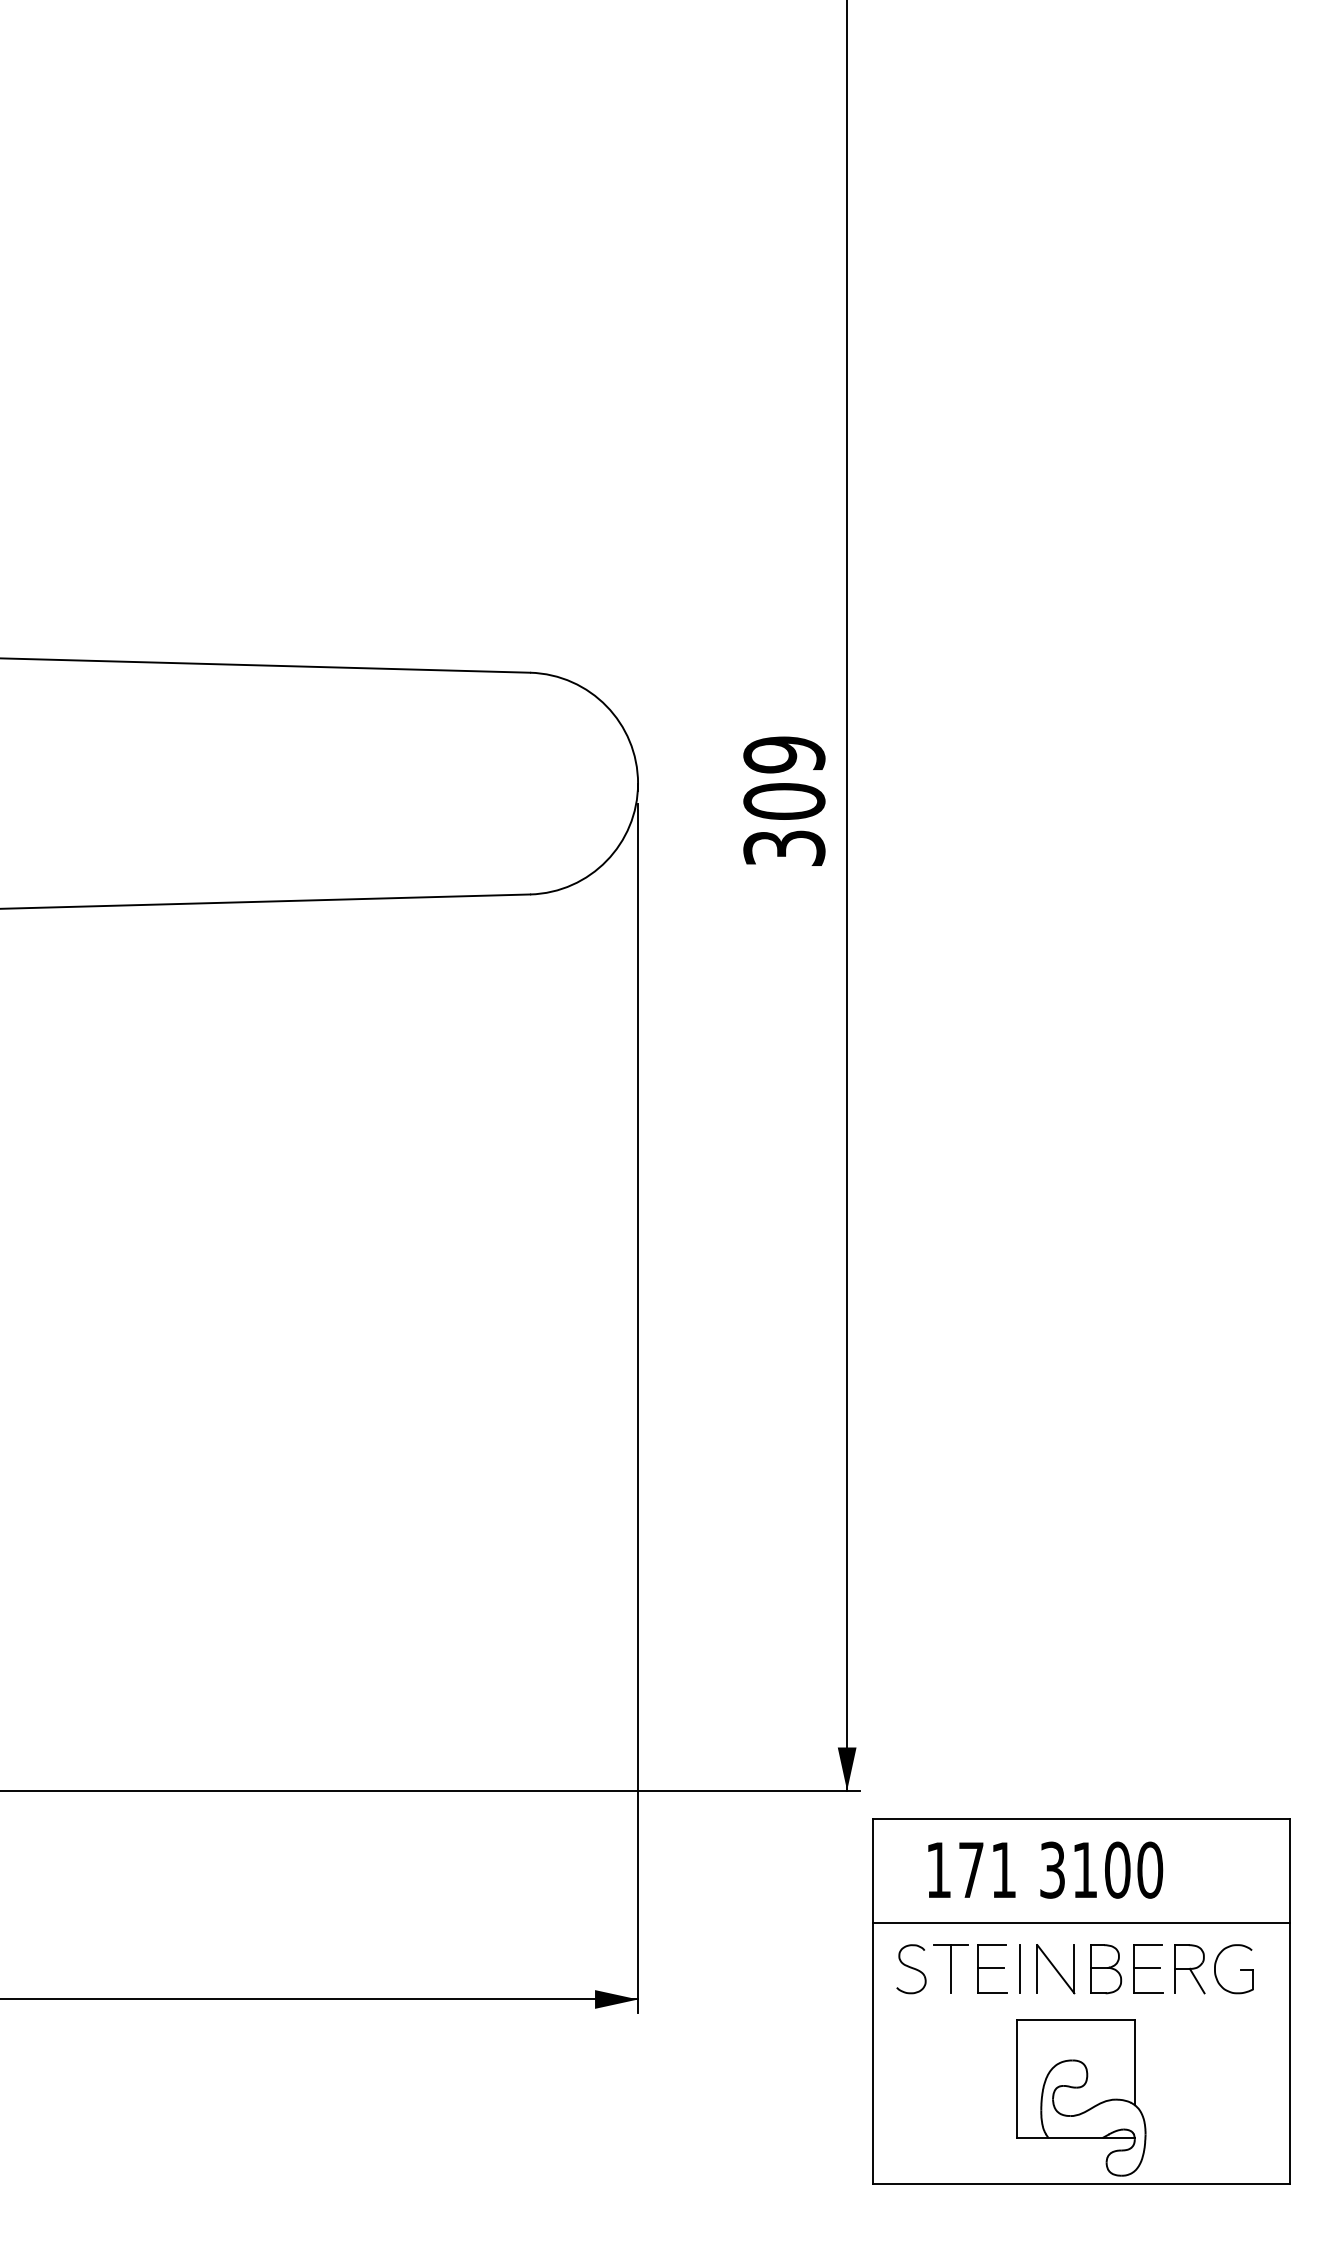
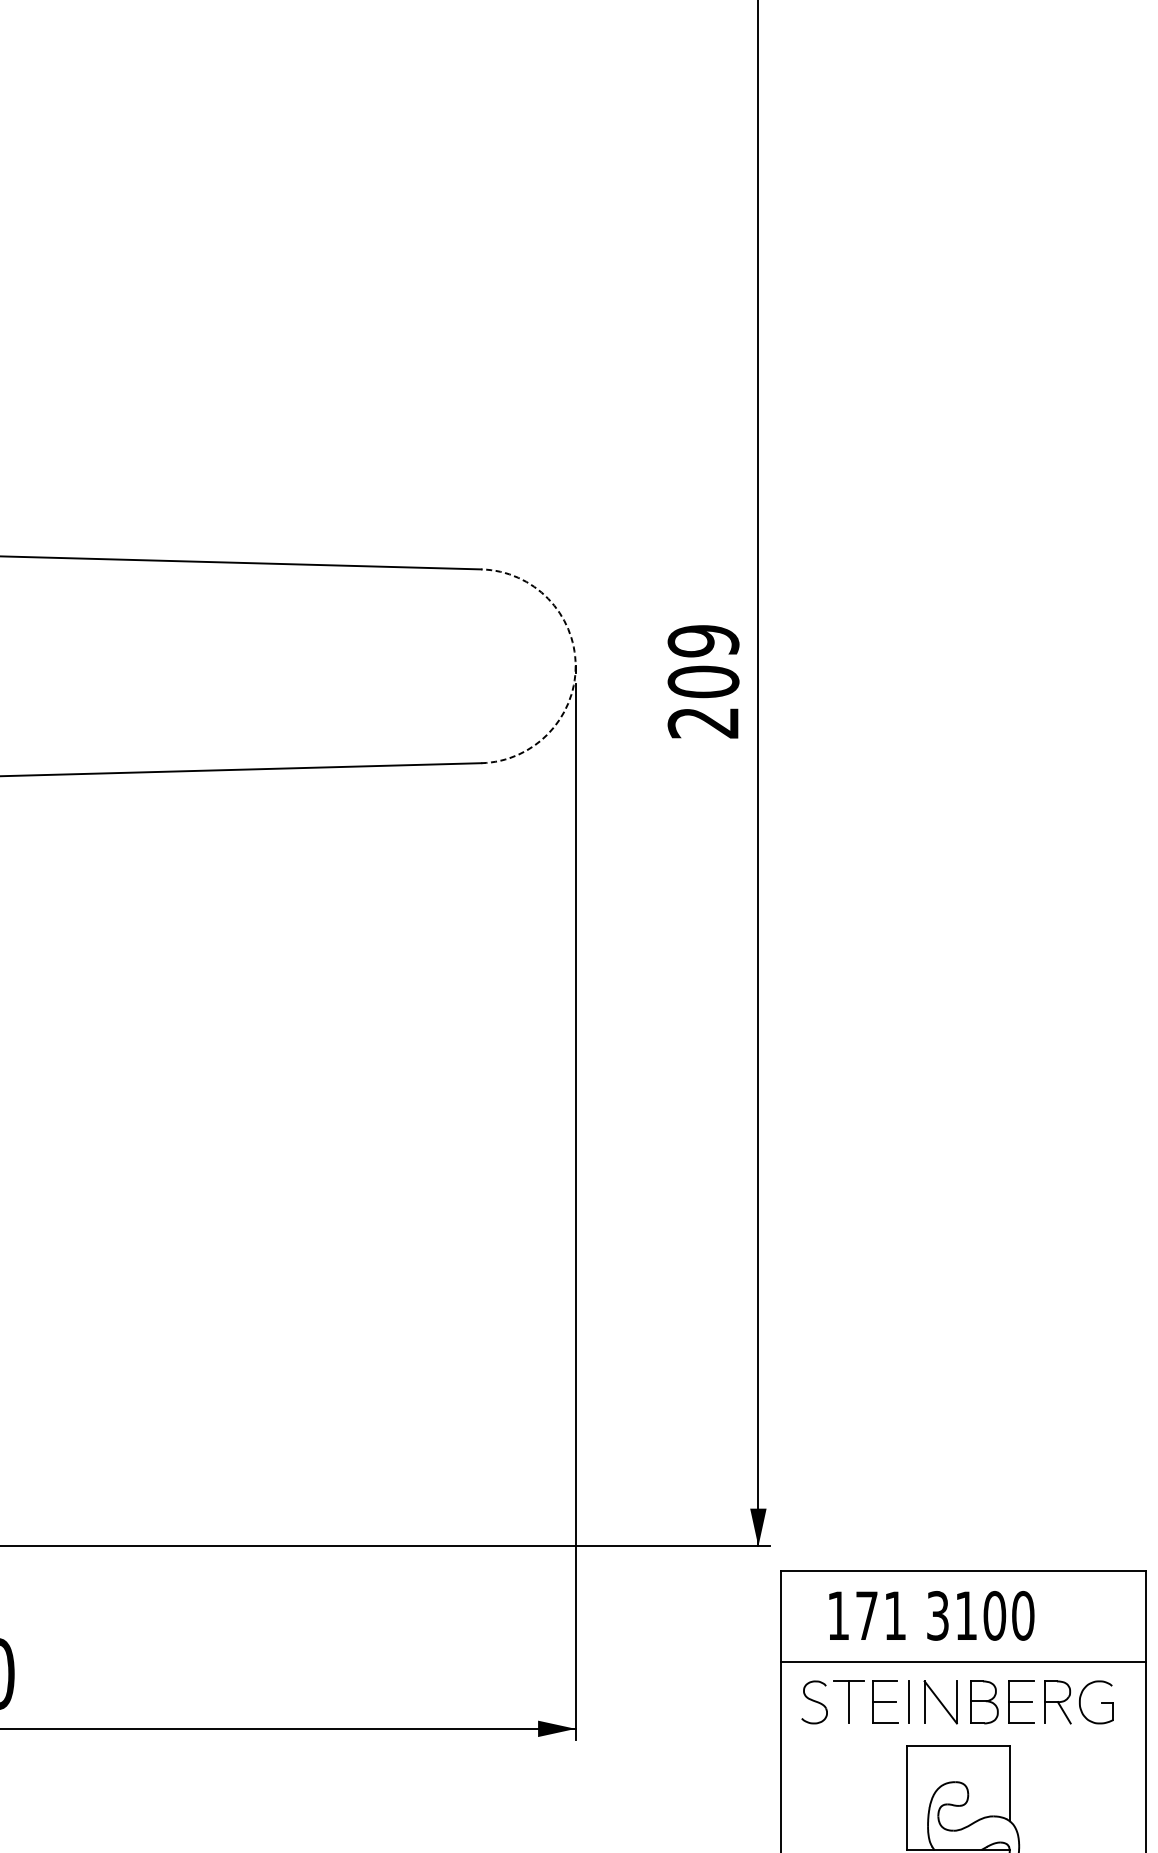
arc: (638, 783) -> (576, 666), solid -> dashed
text: (784, 848) -> (703, 723), 309 -> 209

